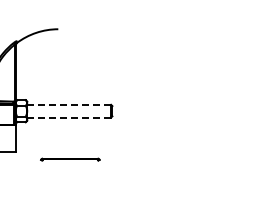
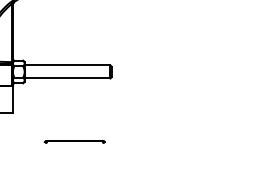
line: (69, 104) -> (67, 65), dashed -> solid
line: (69, 117) -> (67, 78), dashed -> solid
part: (70, 159) -> (75, 141), moved

